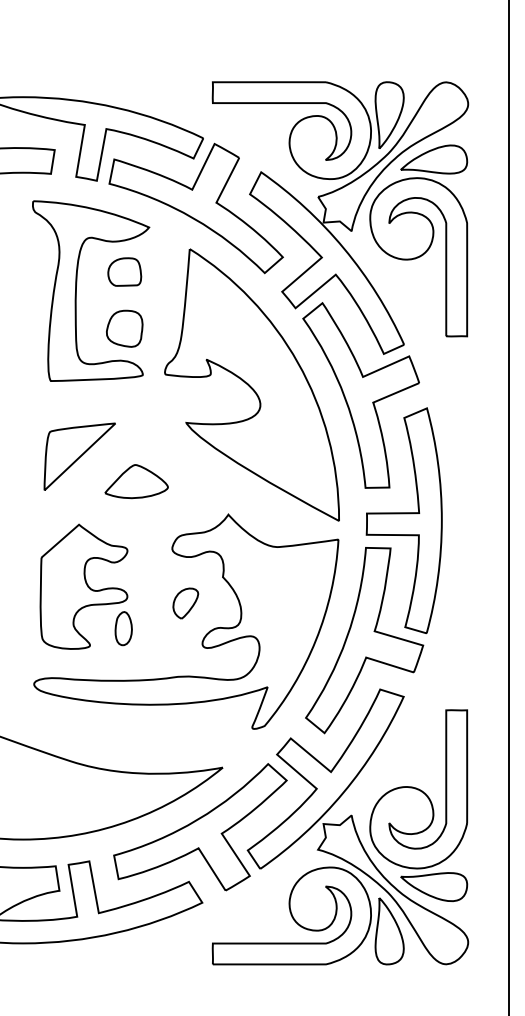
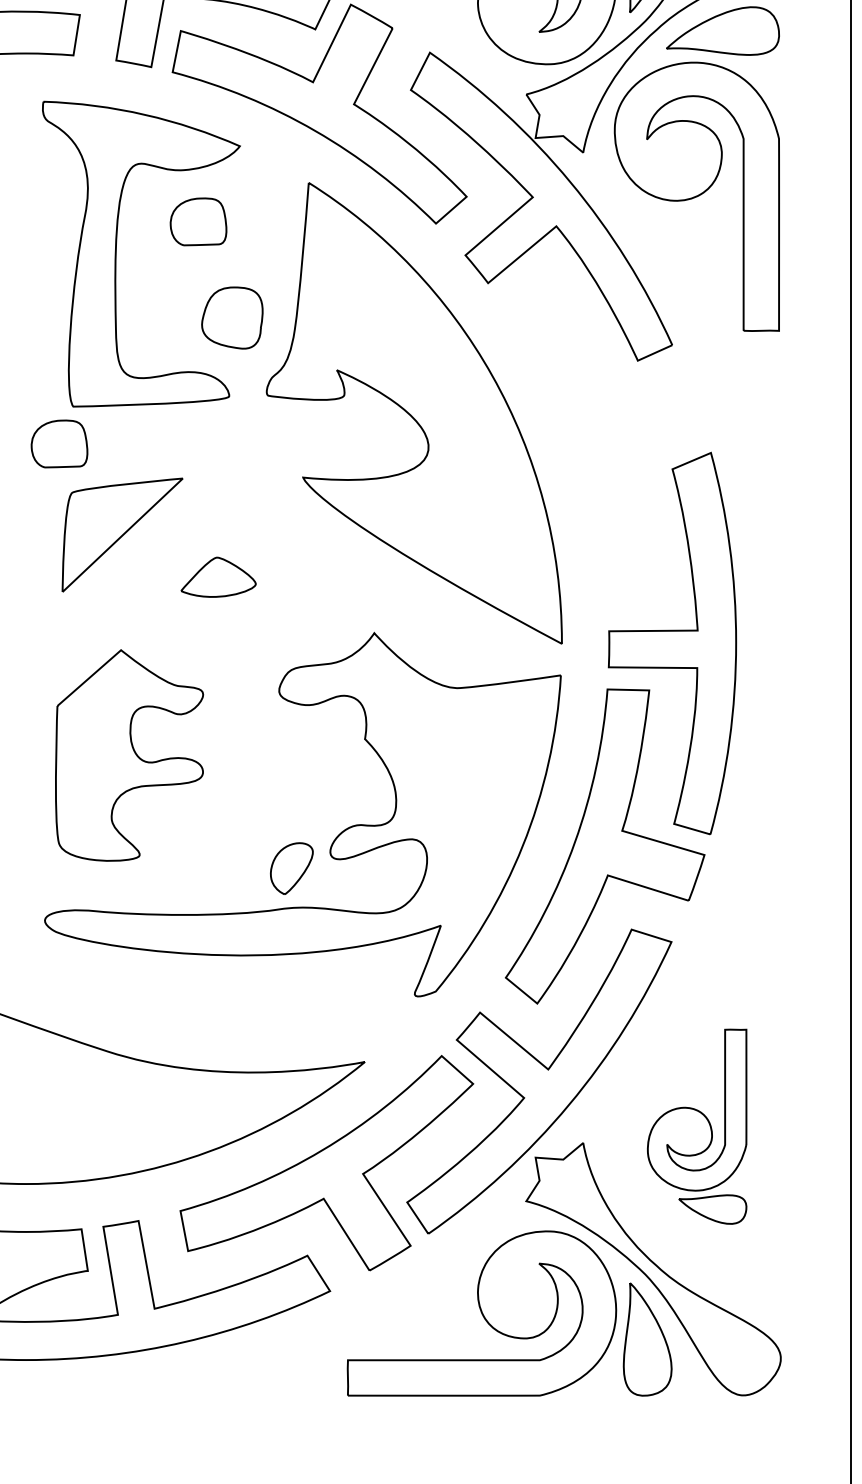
part: (124, 328) -> (232, 317), moved
part: (360, 395) -> (598, 431), removed
part: (42, 402) -> (59, 442), added
part: (136, 481) -> (218, 576), size x0.7
part: (185, 603) -> (291, 868), moved
part: (123, 628) -> (196, 826), removed
part: (418, 805) -> (696, 1126), size x0.6

